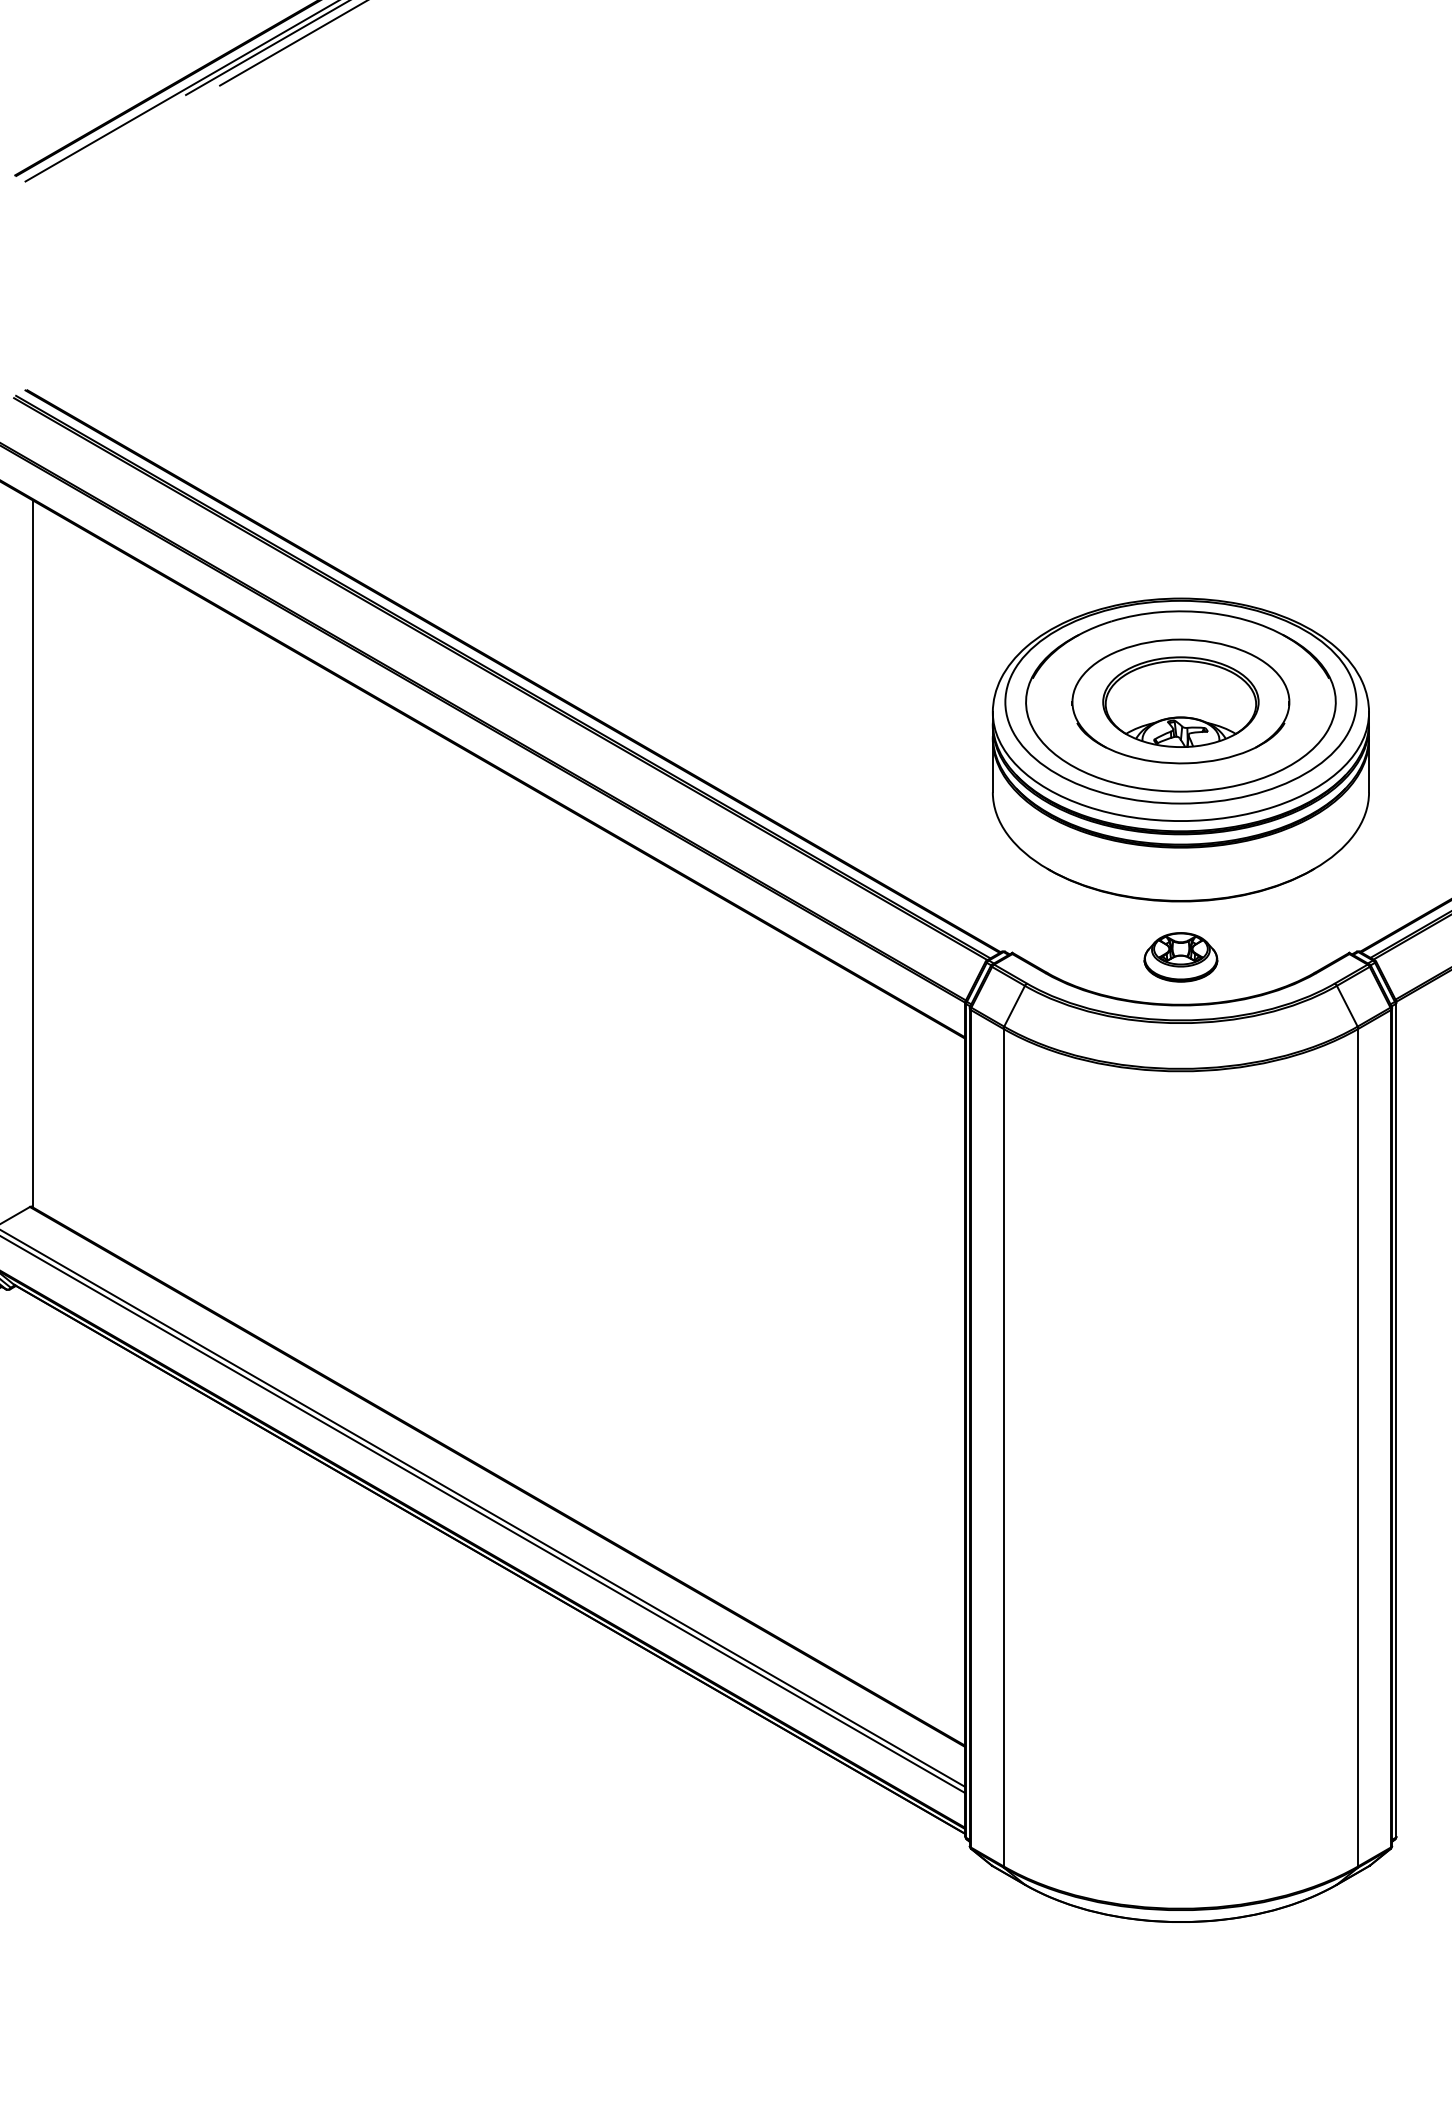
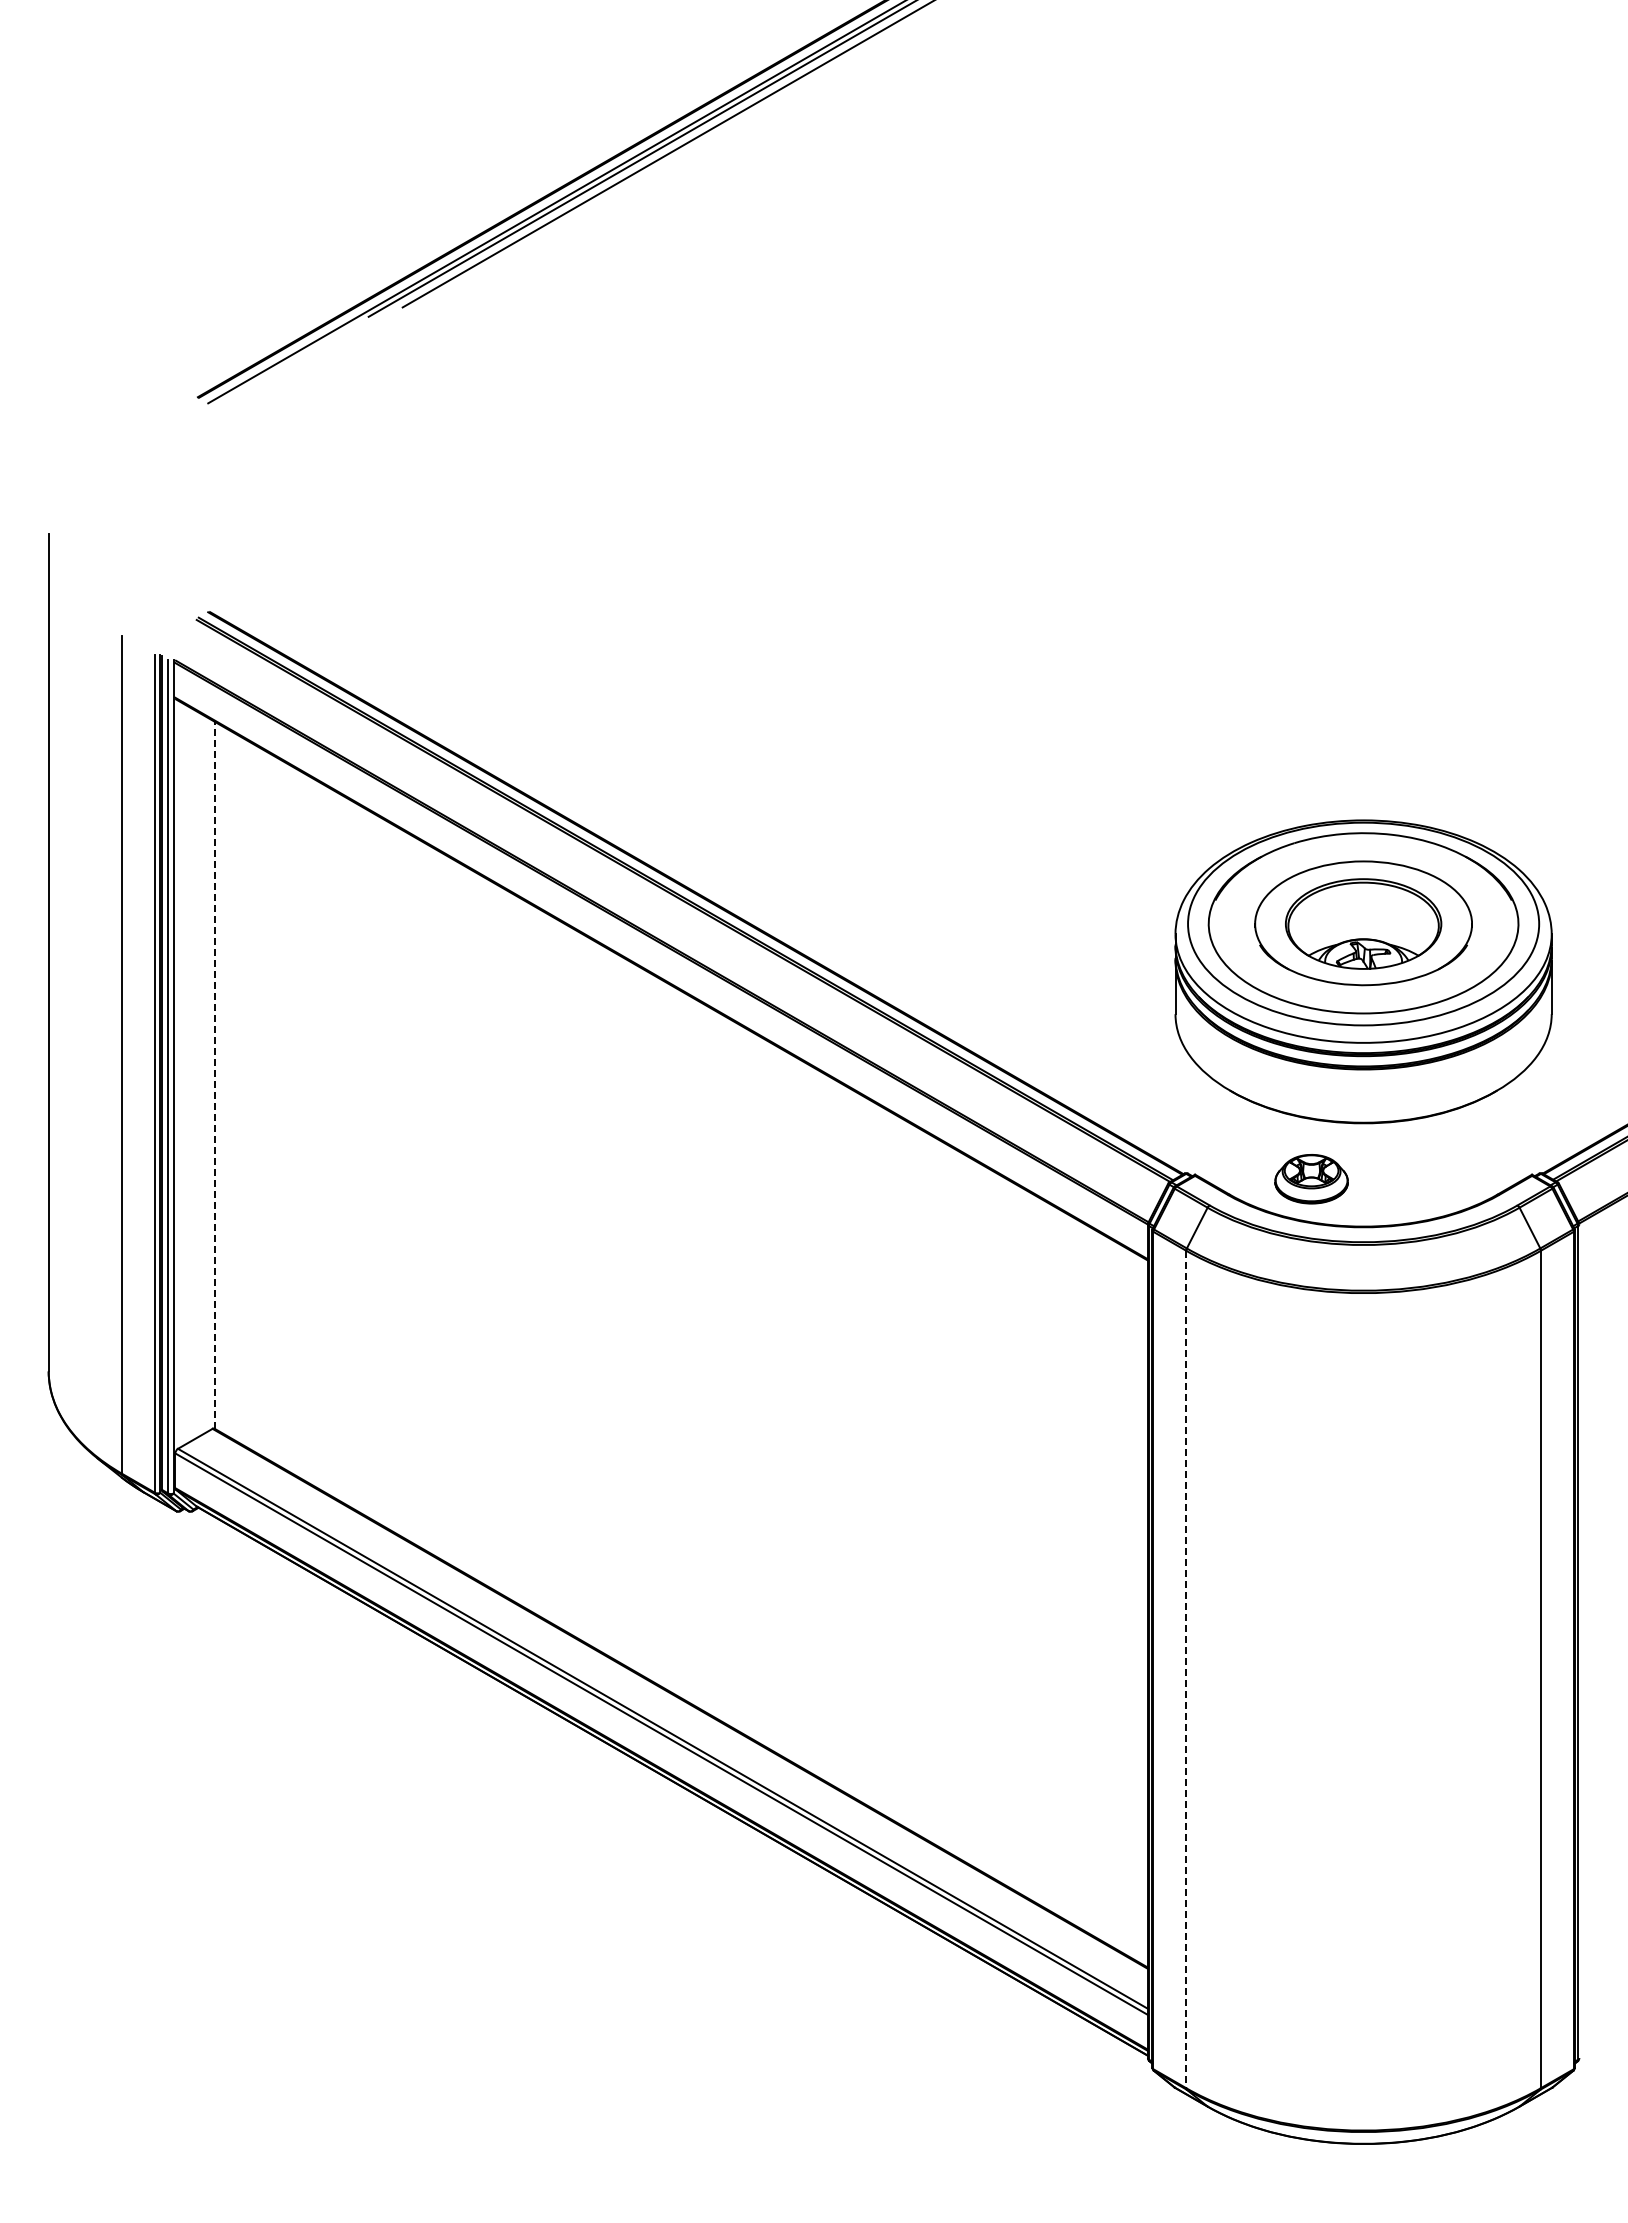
line: (32, 853) -> (215, 1075), solid -> dashed
part: (1180, 957) -> (1311, 1179), moved
line: (1003, 1447) -> (1186, 1669), solid -> dashed

